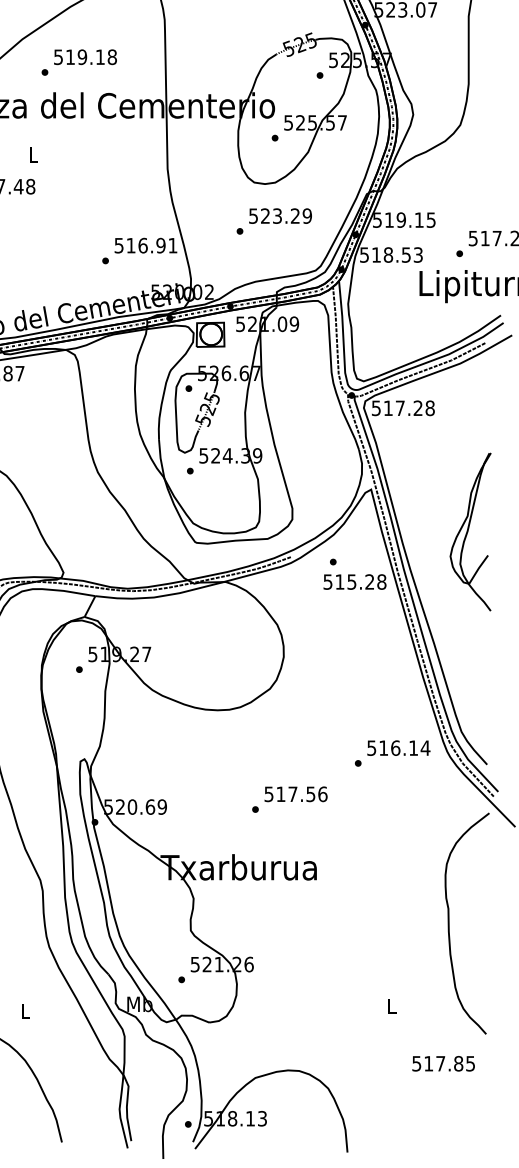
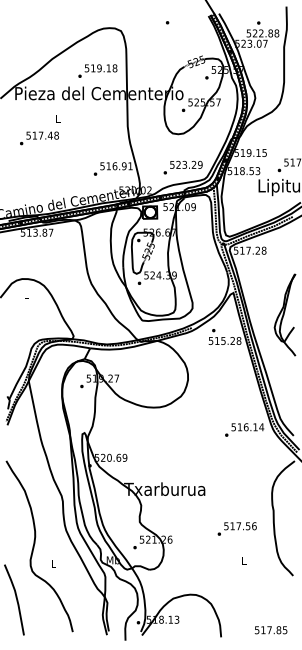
text: (78, 61) -> (97, 70), moved
text: (273, 221) -> (182, 167), moved
text: (288, 798) -> (236, 528), moved
text: (442, 1064) -> (270, 630), moved

